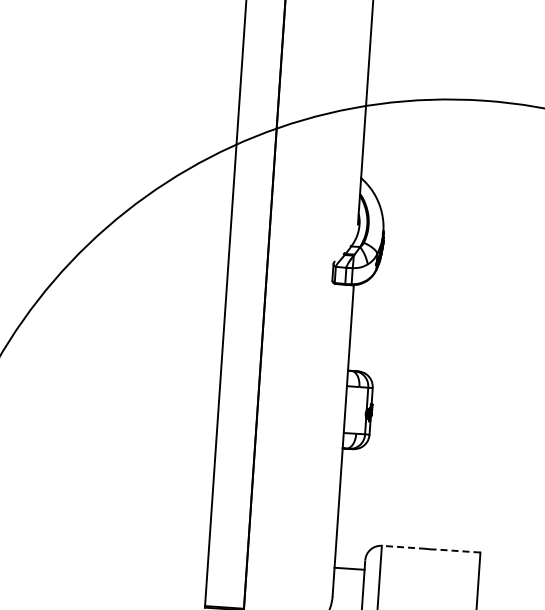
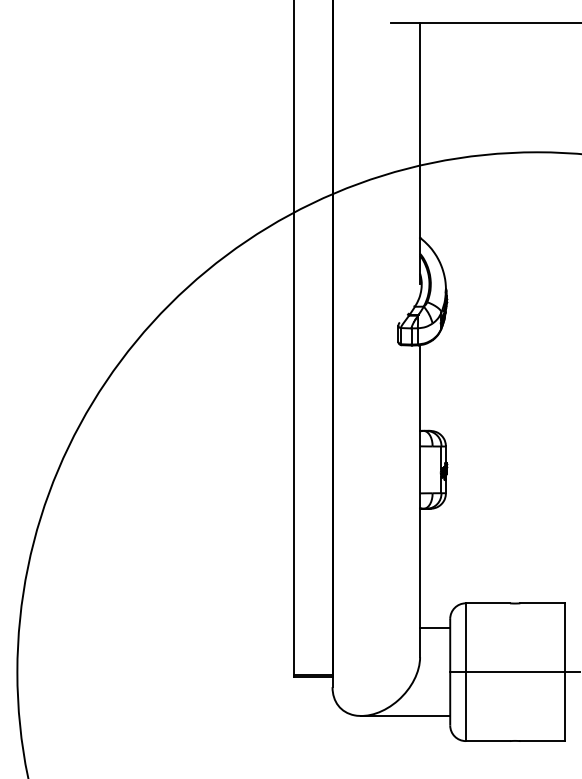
line: (403, 547) -> (487, 603), dashed -> solid
line: (457, 551) -> (541, 603), dashed -> solid

